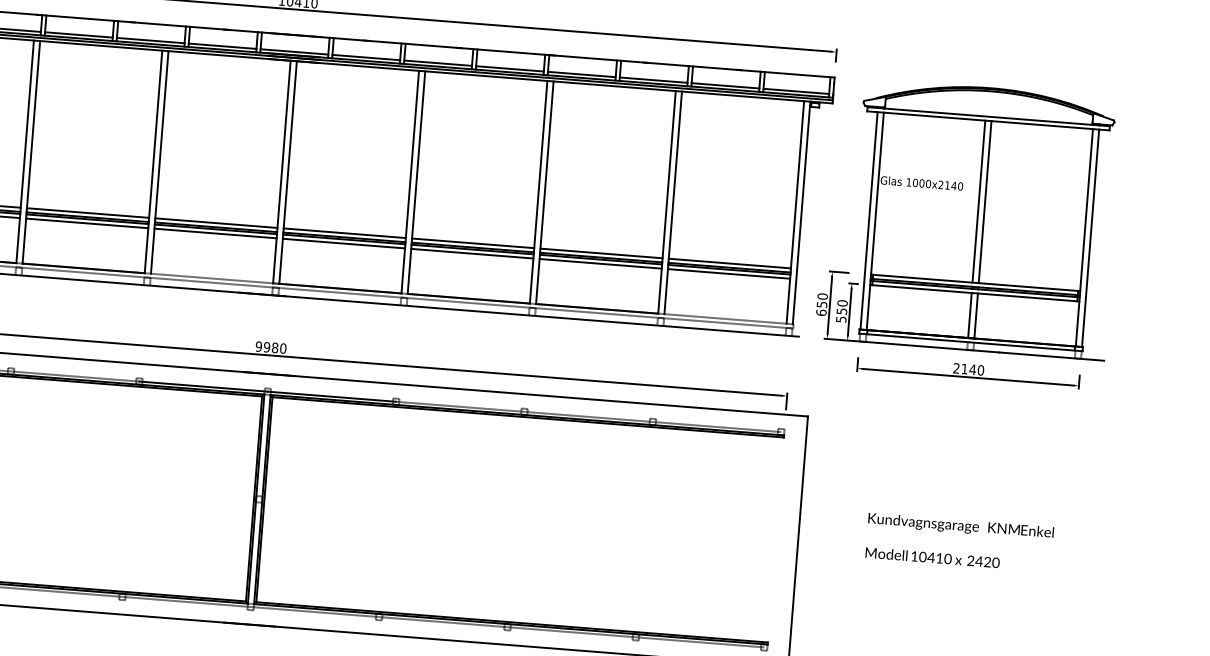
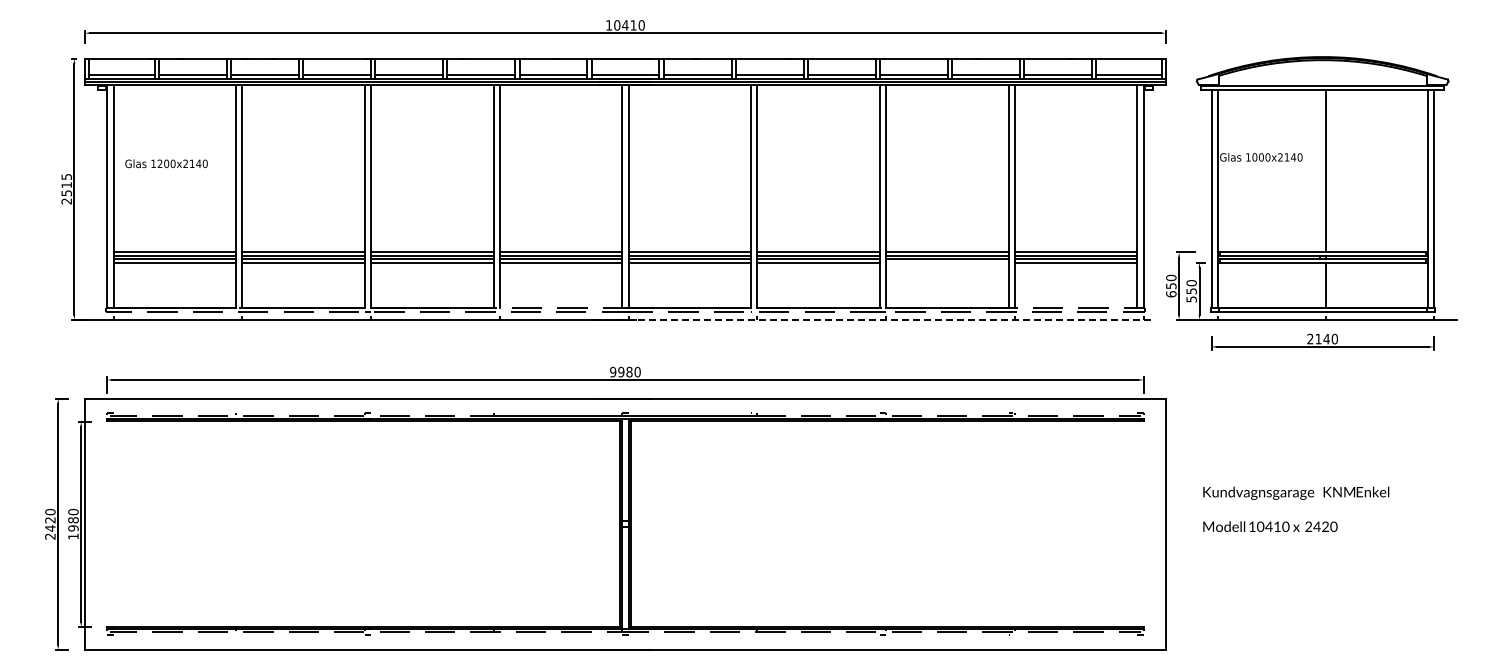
line: (978, 201) -> (1319, 170), removed
line: (600, 263) -> (947, 262), removed
line: (519, 314) -> (870, 319), solid -> dashed
line: (969, 314) -> (1319, 284), removed
text: (960, 541) -> (1296, 508), moved

